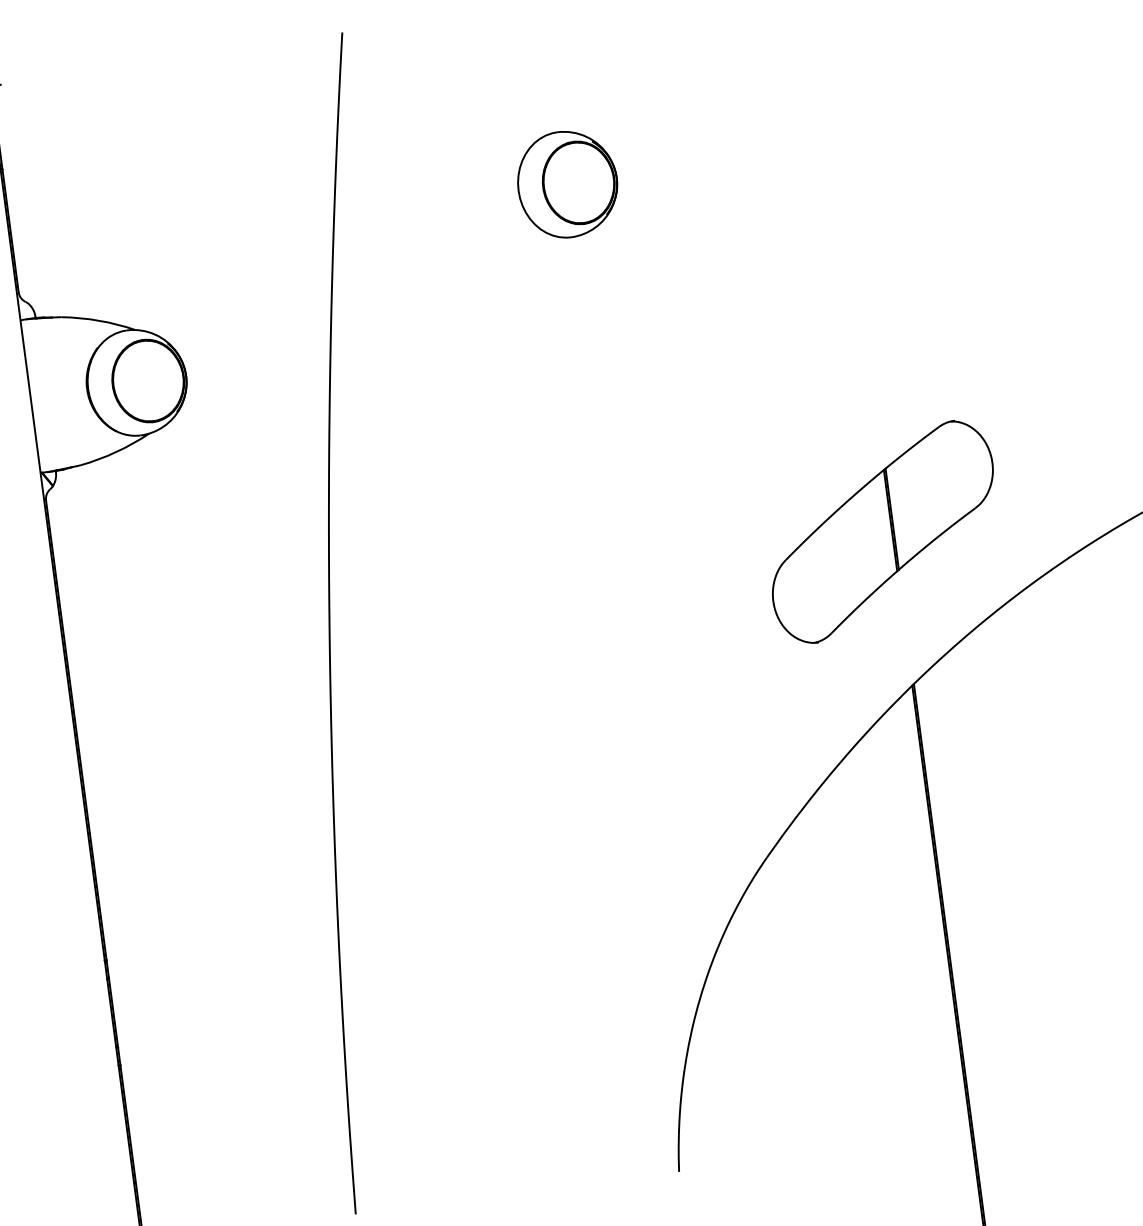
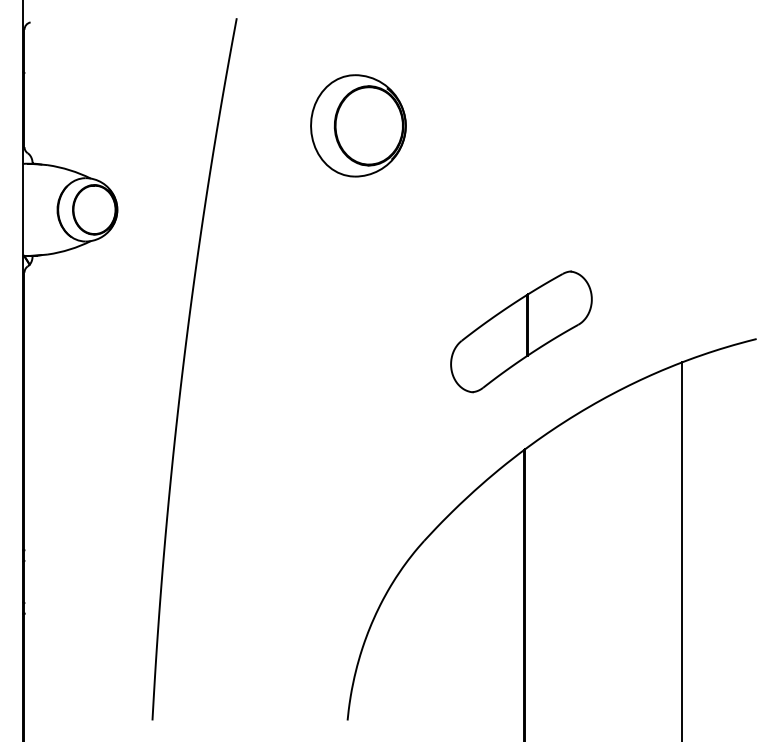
part: (567, 183) -> (358, 125), size x1.6
part: (882, 531) -> (521, 331), moved

